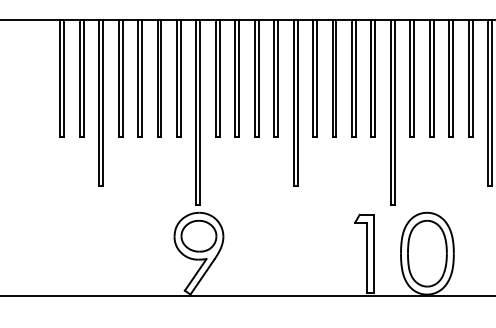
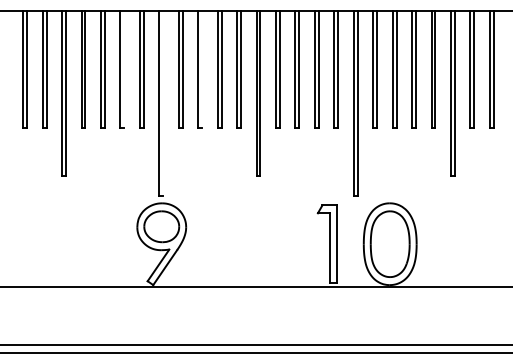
line: (161, 77) -> (124, 68), removed
line: (239, 77) -> (202, 68), removed
line: (200, 111) -> (163, 102), removed

